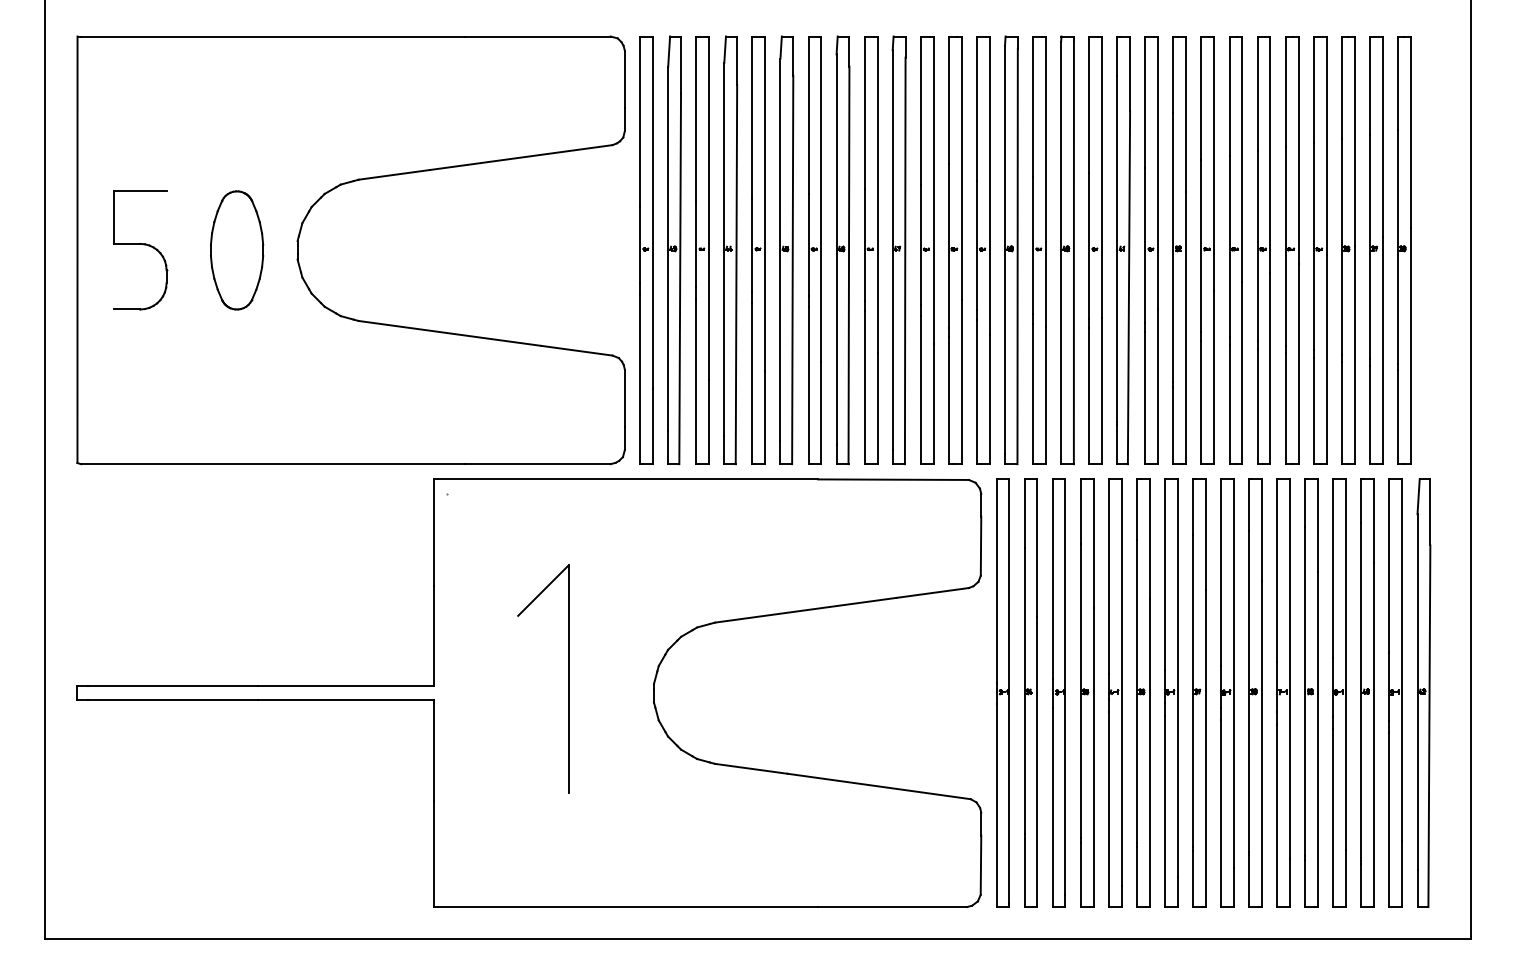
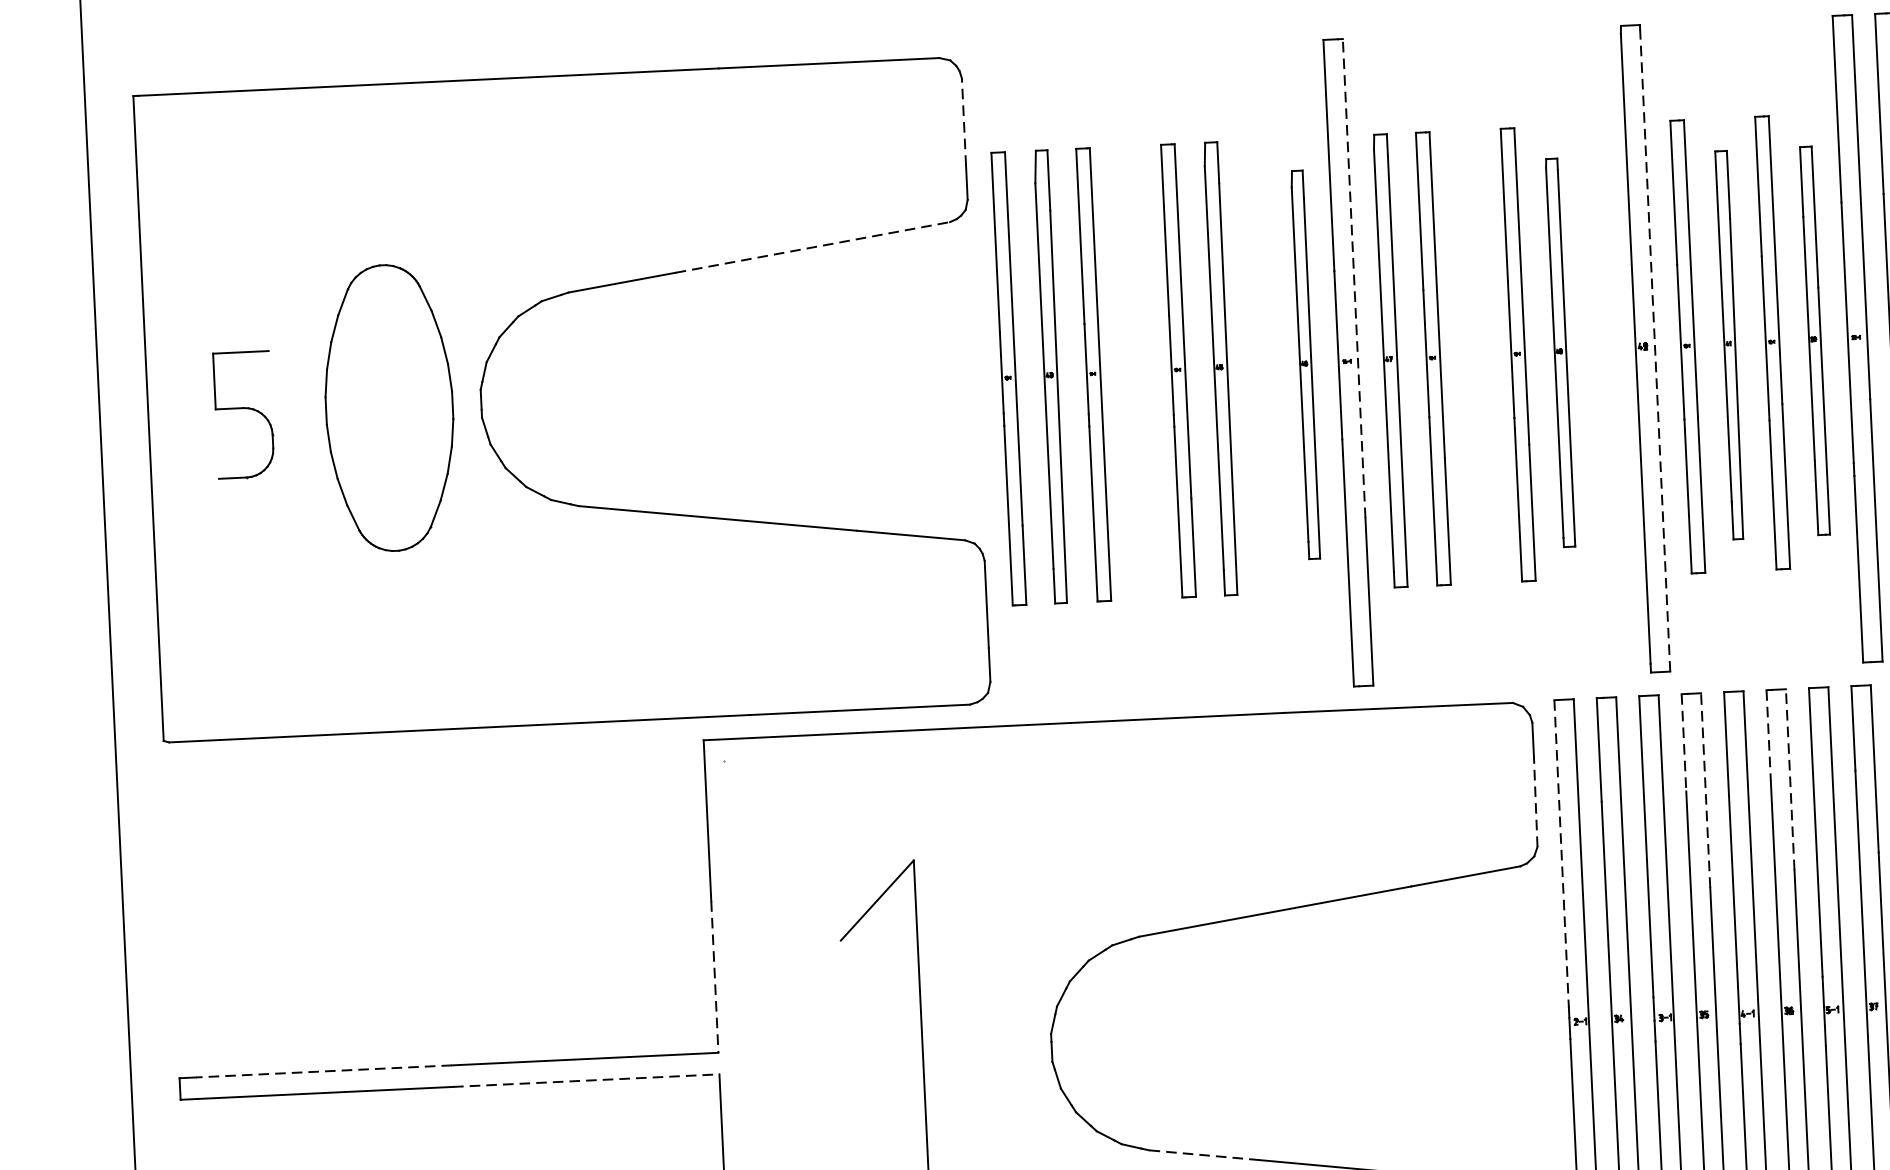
line: (624, 79) -> (963, 122), solid -> dashed
line: (521, 157) -> (813, 247), solid -> dashed
line: (877, 194) -> (1354, 277), solid -> dashed
part: (140, 250) -> (243, 415), size x0.7
part: (237, 250) -> (390, 408), size x1.6
part: (646, 250) -> (1008, 379), size x0.7
part: (674, 250) -> (1051, 377), size x0.7
part: (702, 250) -> (1093, 375), size x0.7
part: (730, 250) -> (1135, 373), removed
part: (758, 250) -> (1178, 371), size x0.7
part: (786, 250) -> (1220, 369), size x0.7
part: (814, 250) -> (1262, 367), removed
part: (842, 250) -> (1305, 365), size x0.6
part: (898, 250) -> (1389, 361), size x0.7
part: (927, 250) -> (1433, 358), size x0.7
part: (955, 250) -> (1476, 356), removed
part: (983, 250) -> (1518, 354), size x0.7
part: (1011, 250) -> (1560, 352), size x0.6
part: (1039, 250) -> (1603, 350), removed
part: (1095, 250) -> (1687, 347), size x0.7
part: (1123, 250) -> (1730, 345), size x0.6
part: (1151, 250) -> (1772, 343), size x0.7
part: (1179, 250) -> (1814, 341), size x0.6
line: (1073, 251) -> (1654, 350), solid -> dashed
line: (1136, 509) -> (1768, 735), solid -> dashed
line: (1080, 512) -> (1683, 744), solid -> dashed
line: (1149, 539) -> (1789, 780), solid -> dashed
line: (1093, 543) -> (1705, 790), solid -> dashed
line: (981, 546) -> (1536, 802), solid -> dashed
line: (996, 581) -> (1561, 854), solid -> dashed
line: (433, 636) -> (714, 977), solid -> dashed
line: (172, 686) -> (323, 1072), solid -> dashed
line: (346, 700) -> (587, 1080), solid -> dashed
line: (751, 768) -> (1204, 1154), solid -> dashed

